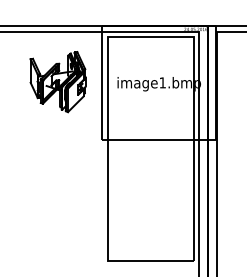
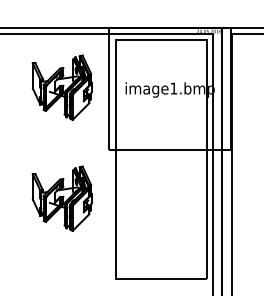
part: (57, 185) -> (61, 198), added

